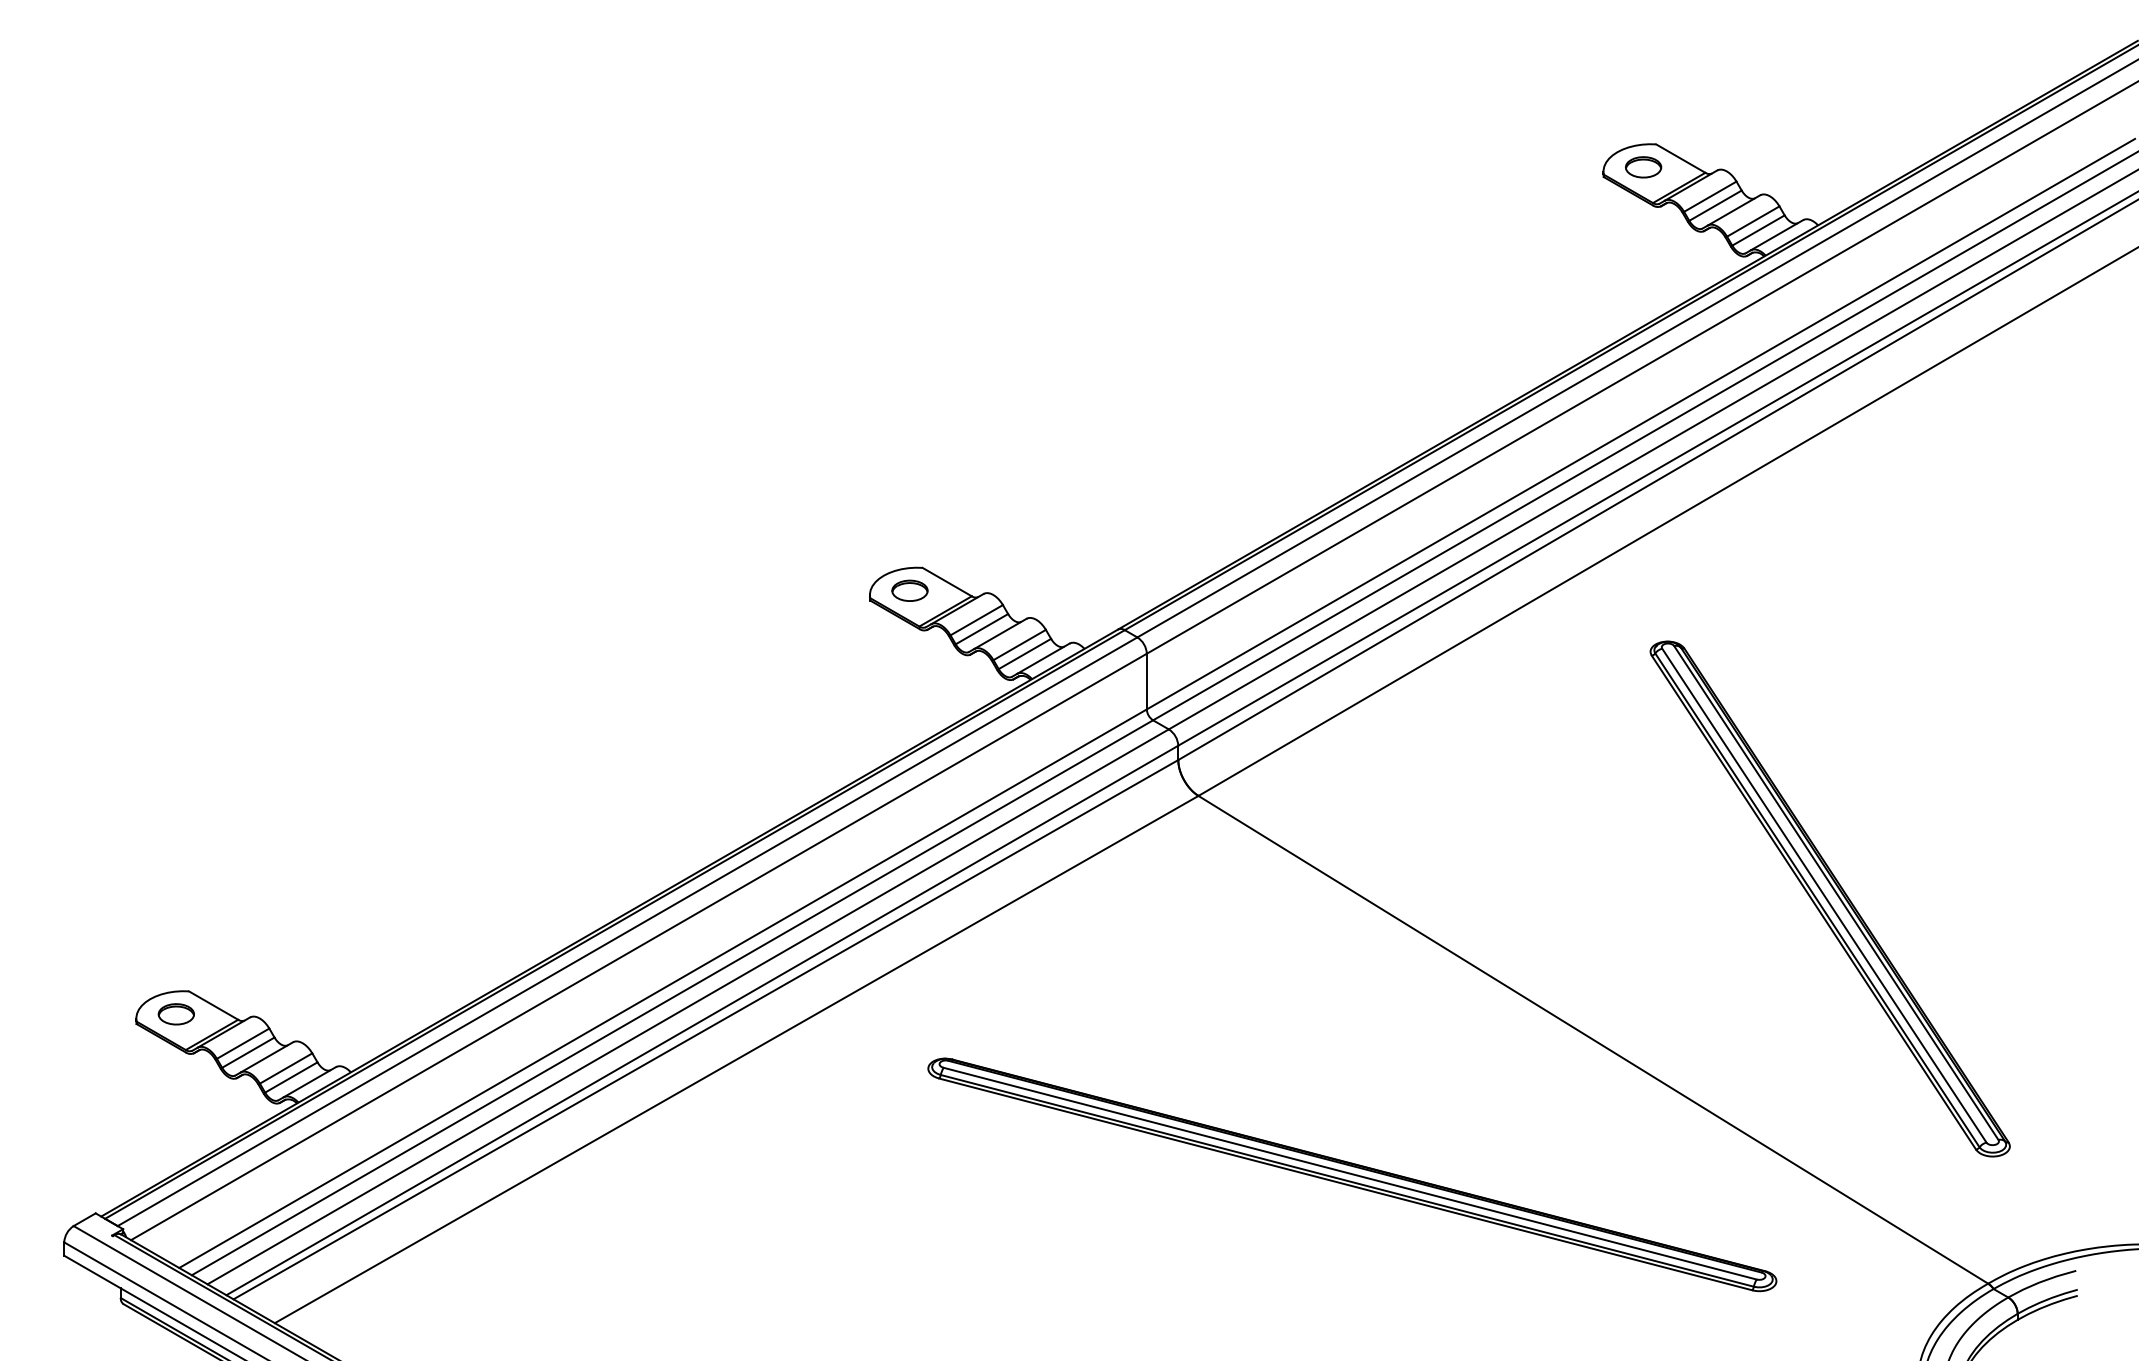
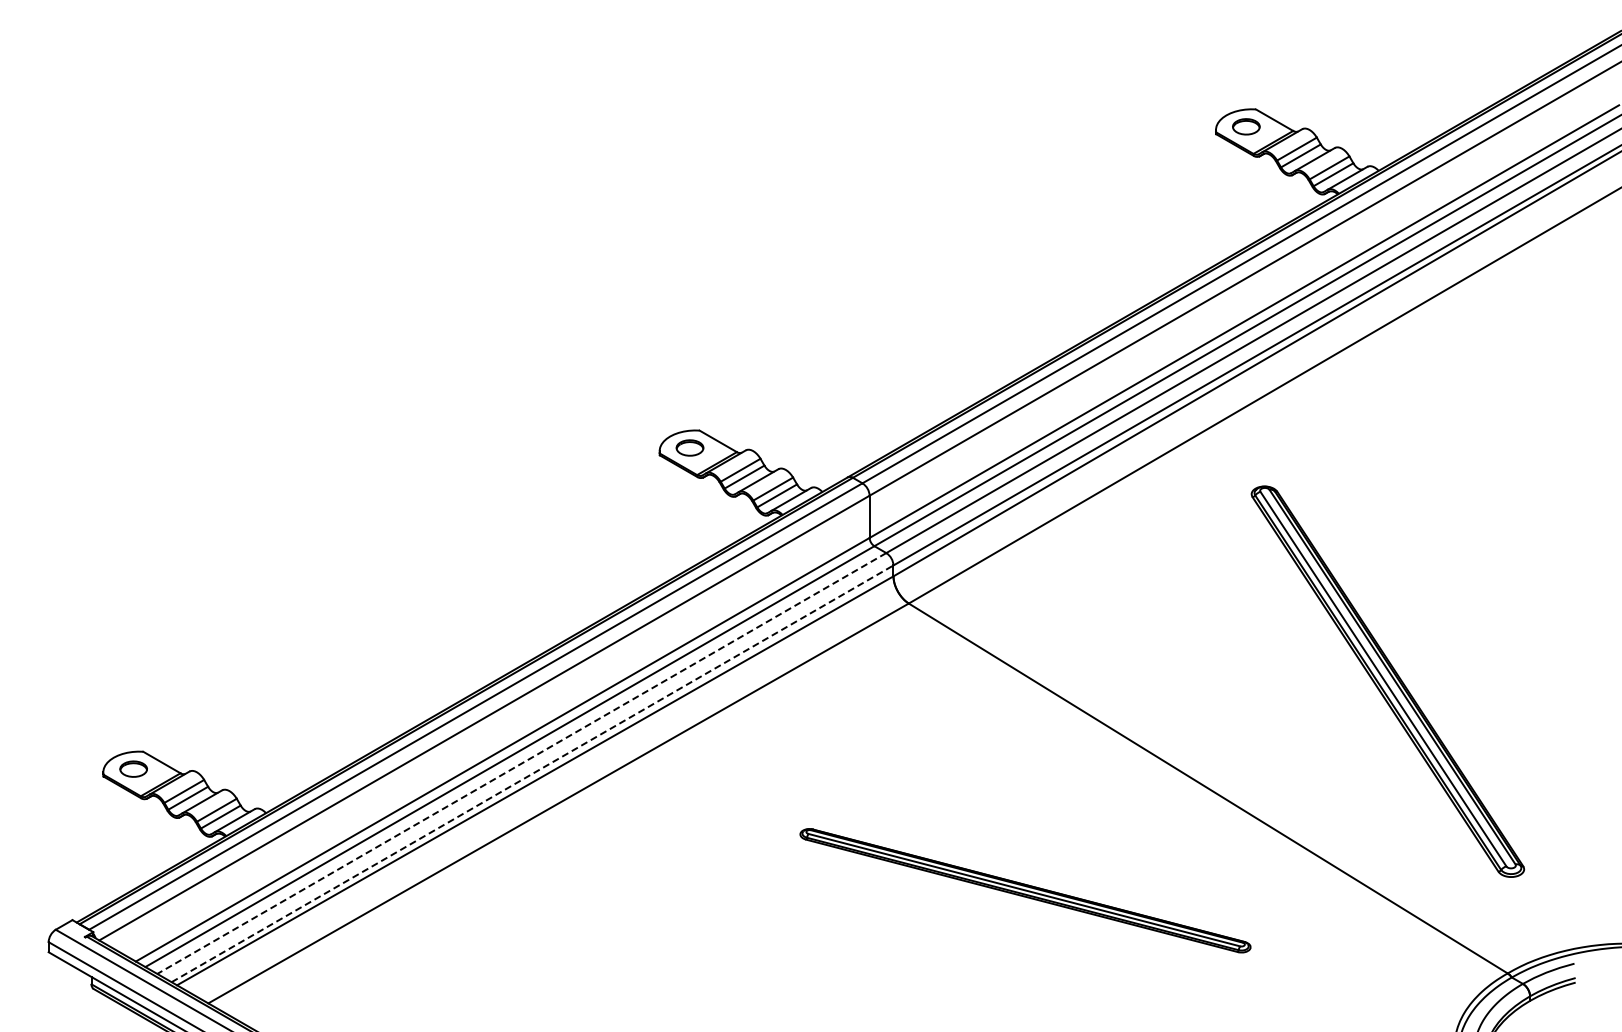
line: (687, 1006) -> (521, 763), solid -> dashed
line: (702, 1020) -> (532, 773), solid -> dashed
part: (1352, 1174) -> (1025, 890), size x0.7

